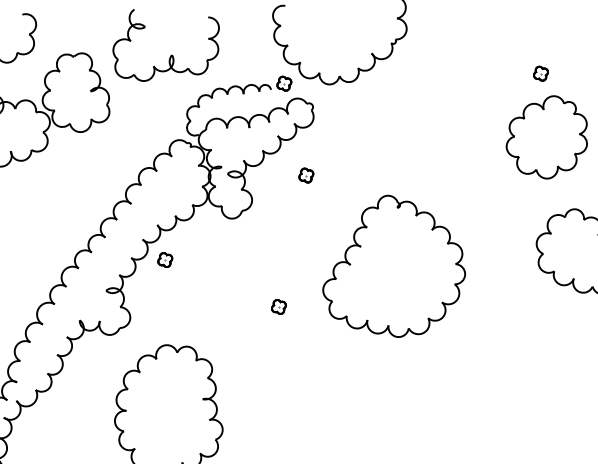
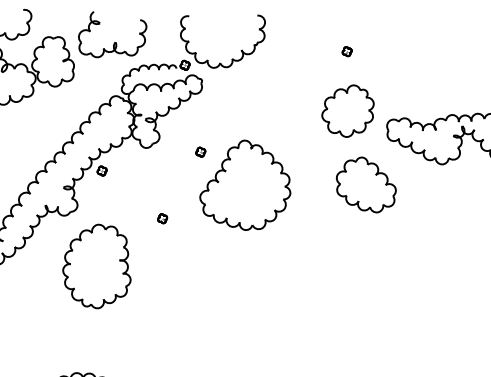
part: (539, 73) -> (346, 51), moved
part: (305, 174) -> (200, 151), moved
part: (278, 306) -> (162, 218), moved

